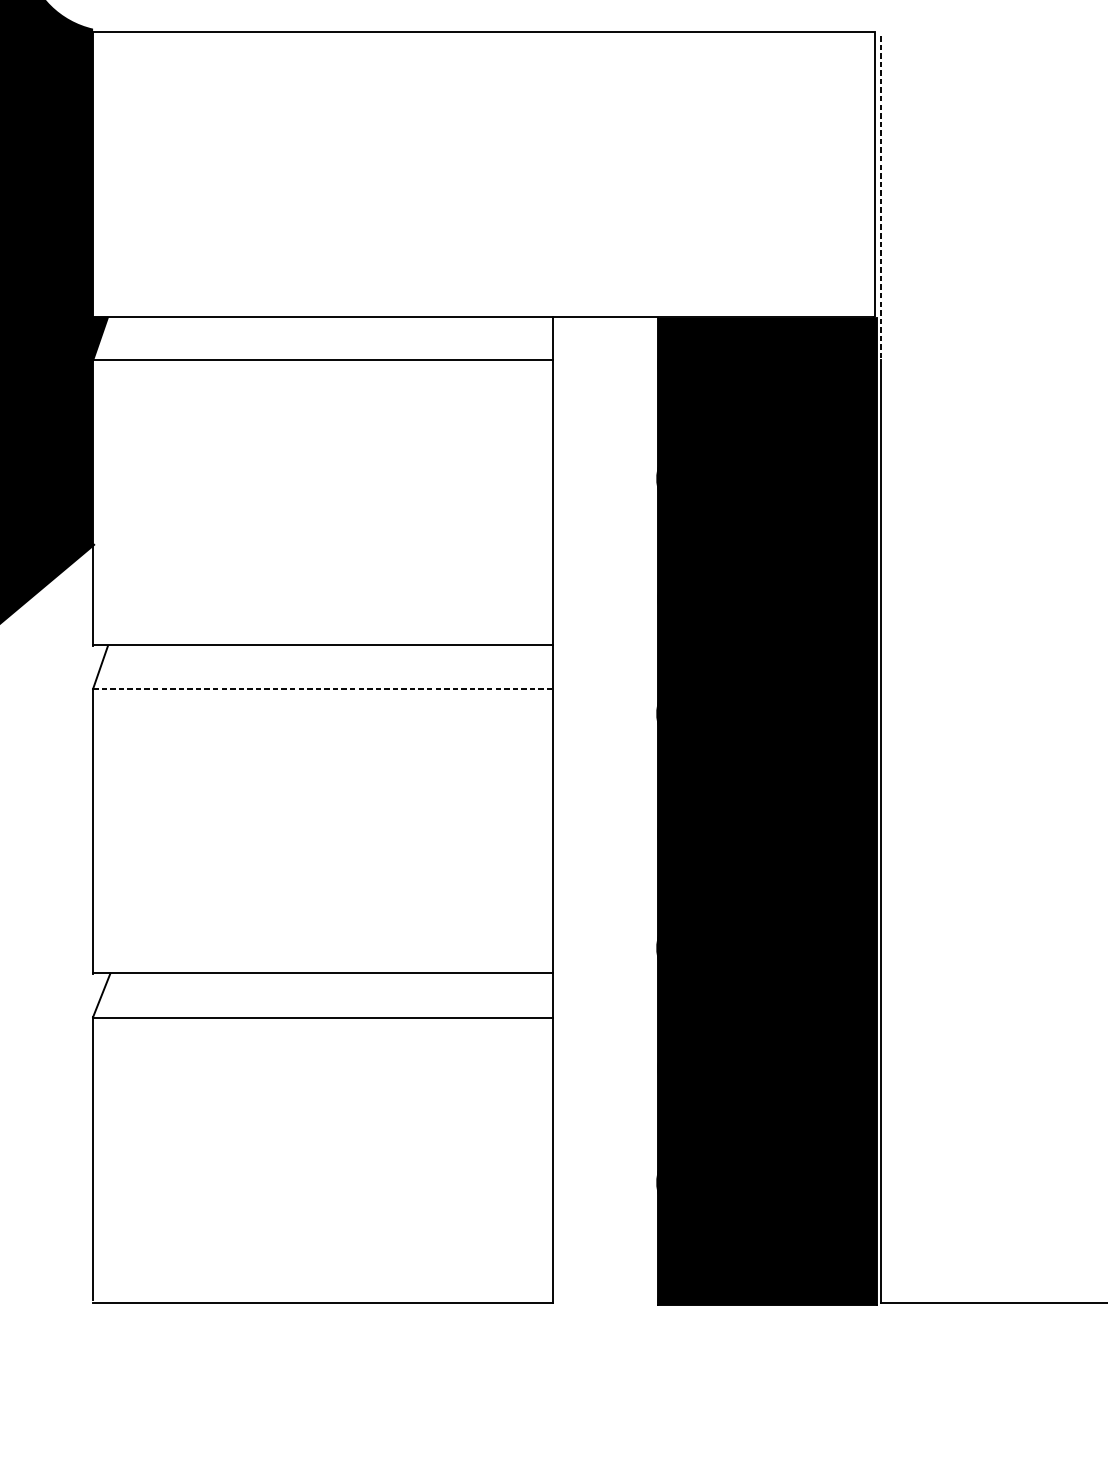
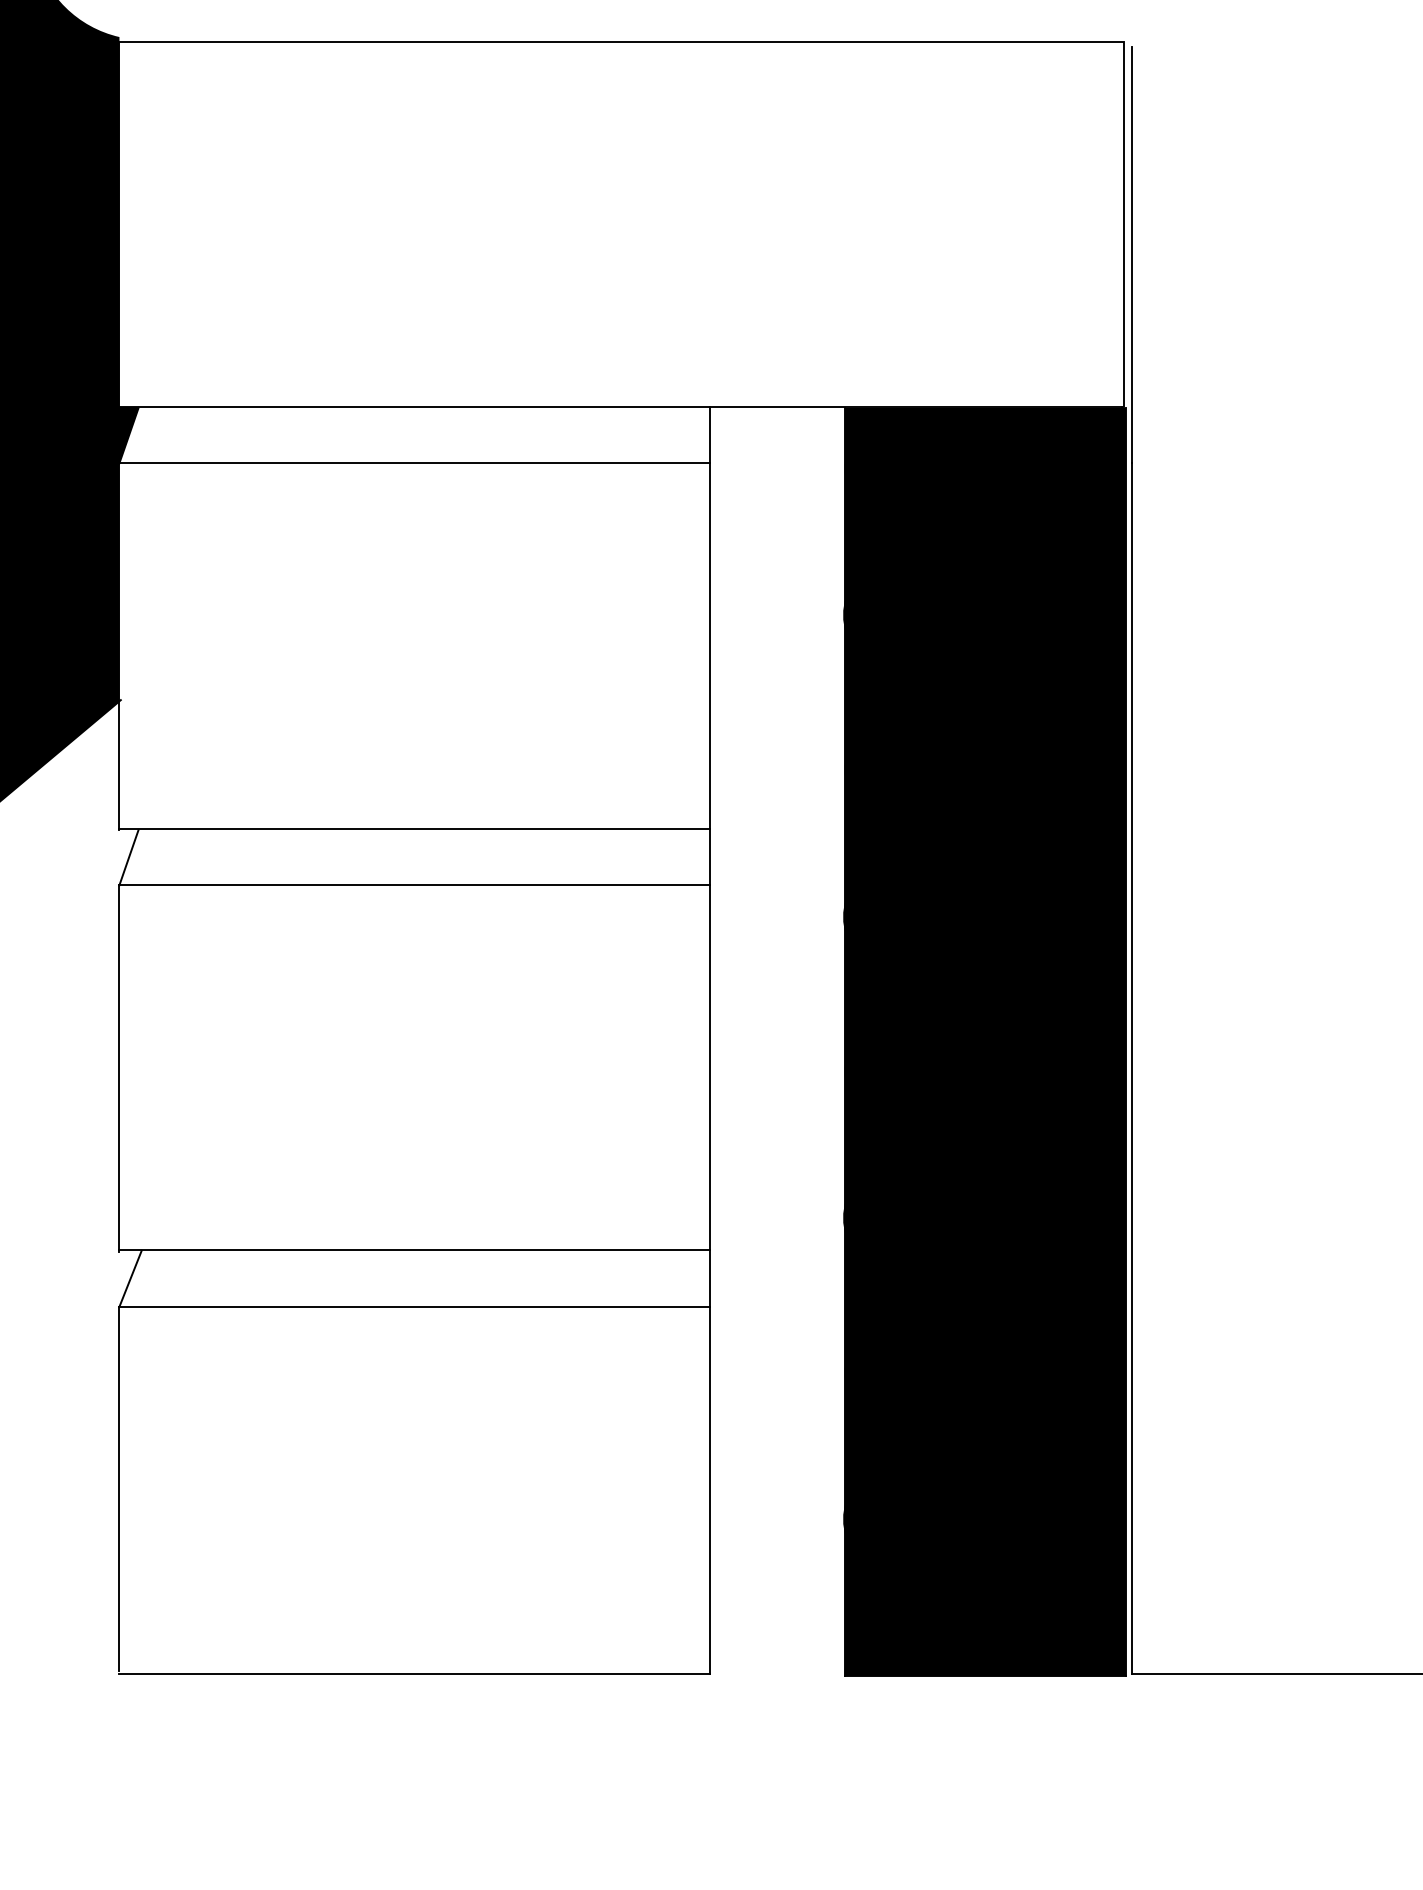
line: (880, 198) -> (1131, 255), dashed -> solid
line: (323, 688) -> (415, 884), dashed -> solid

